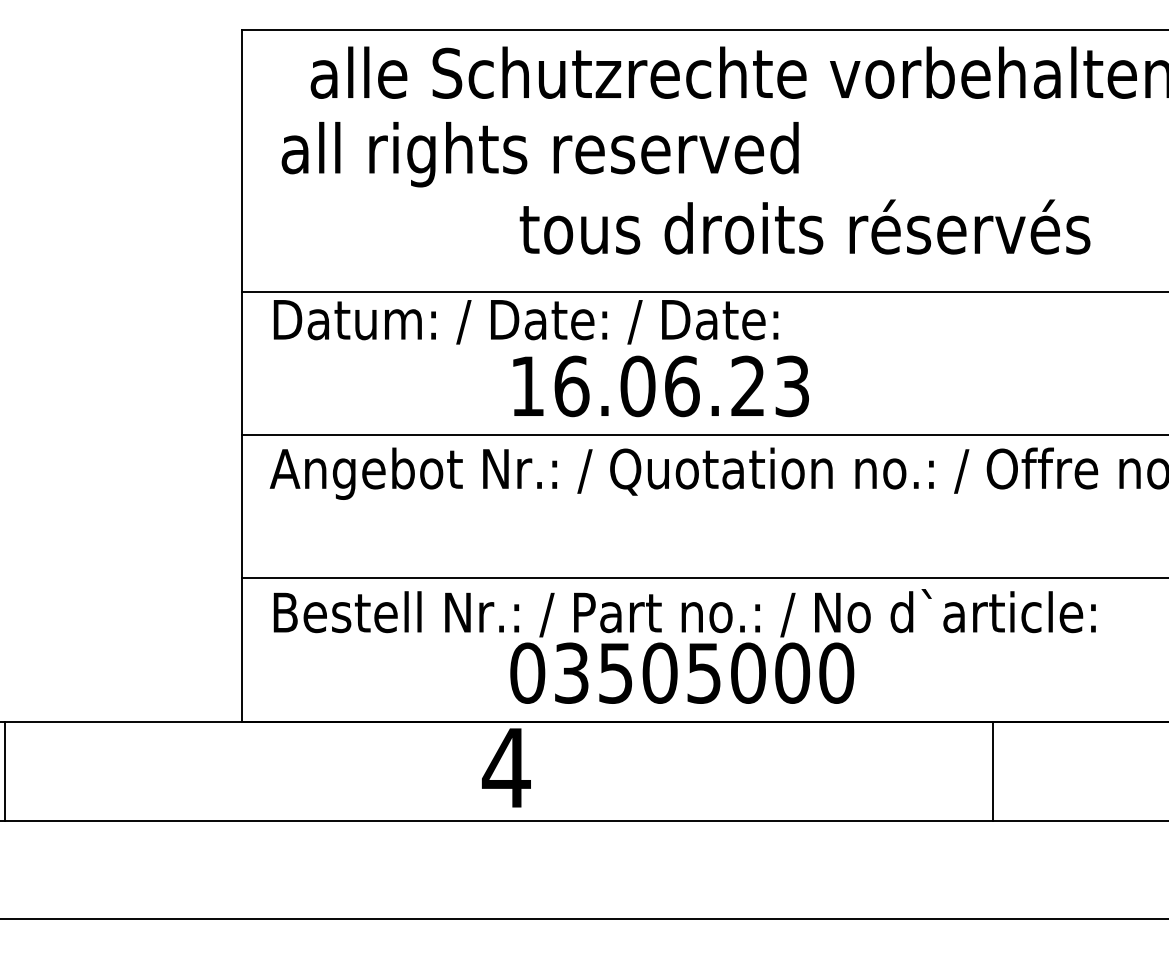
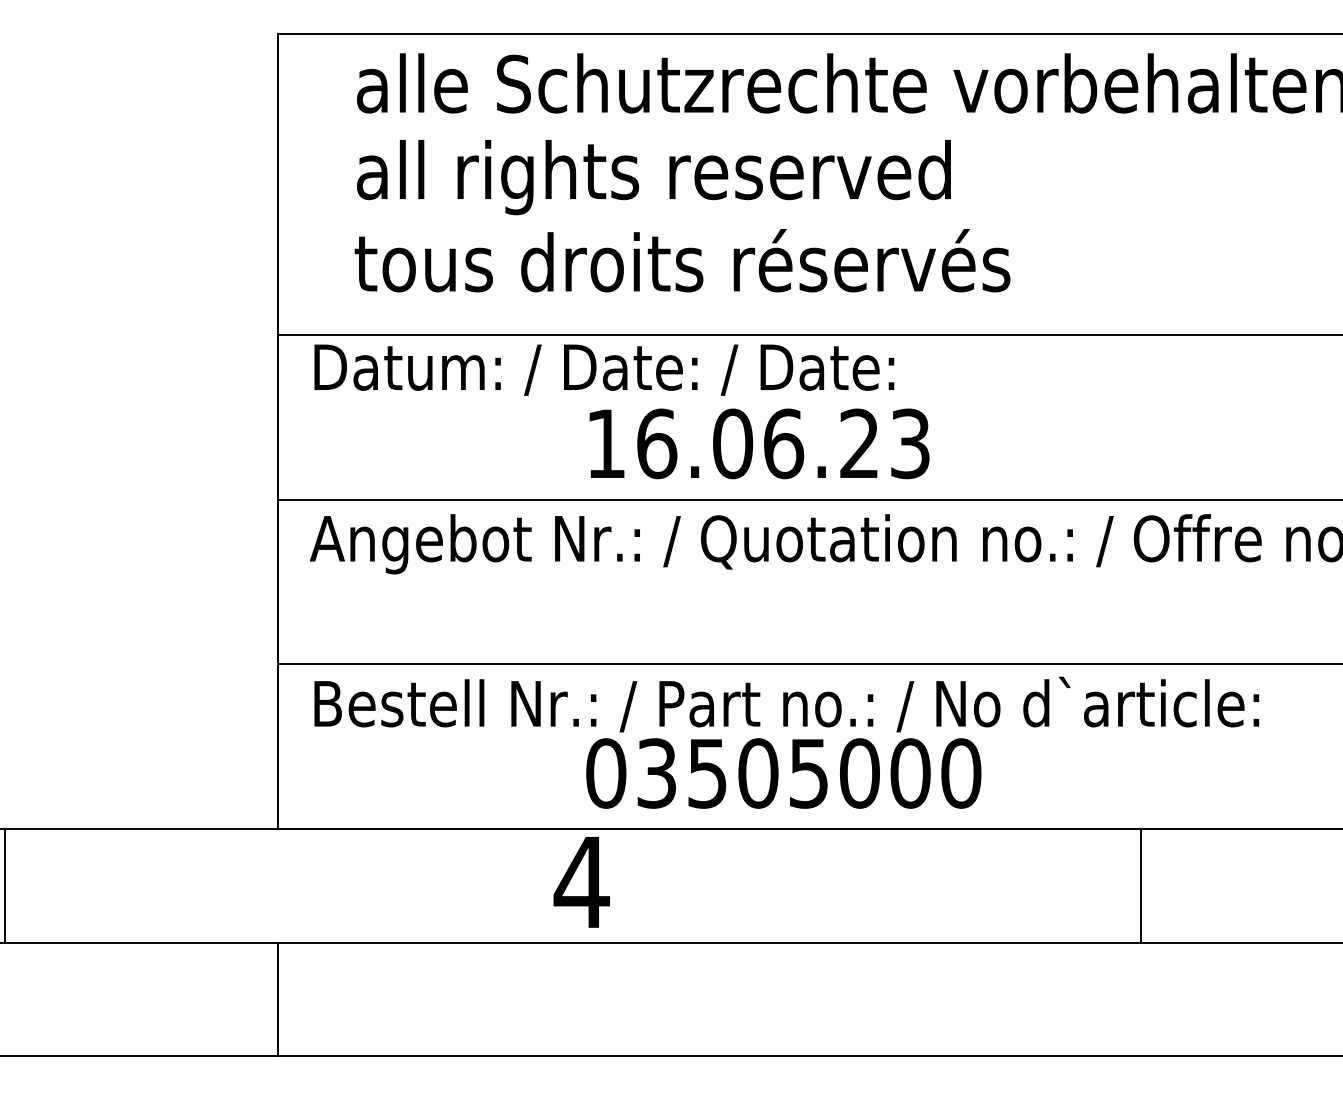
text: (539, 154) -> (653, 177), moved
text: (804, 226) -> (681, 260), moved
line: (242, 869) -> (278, 999), added

